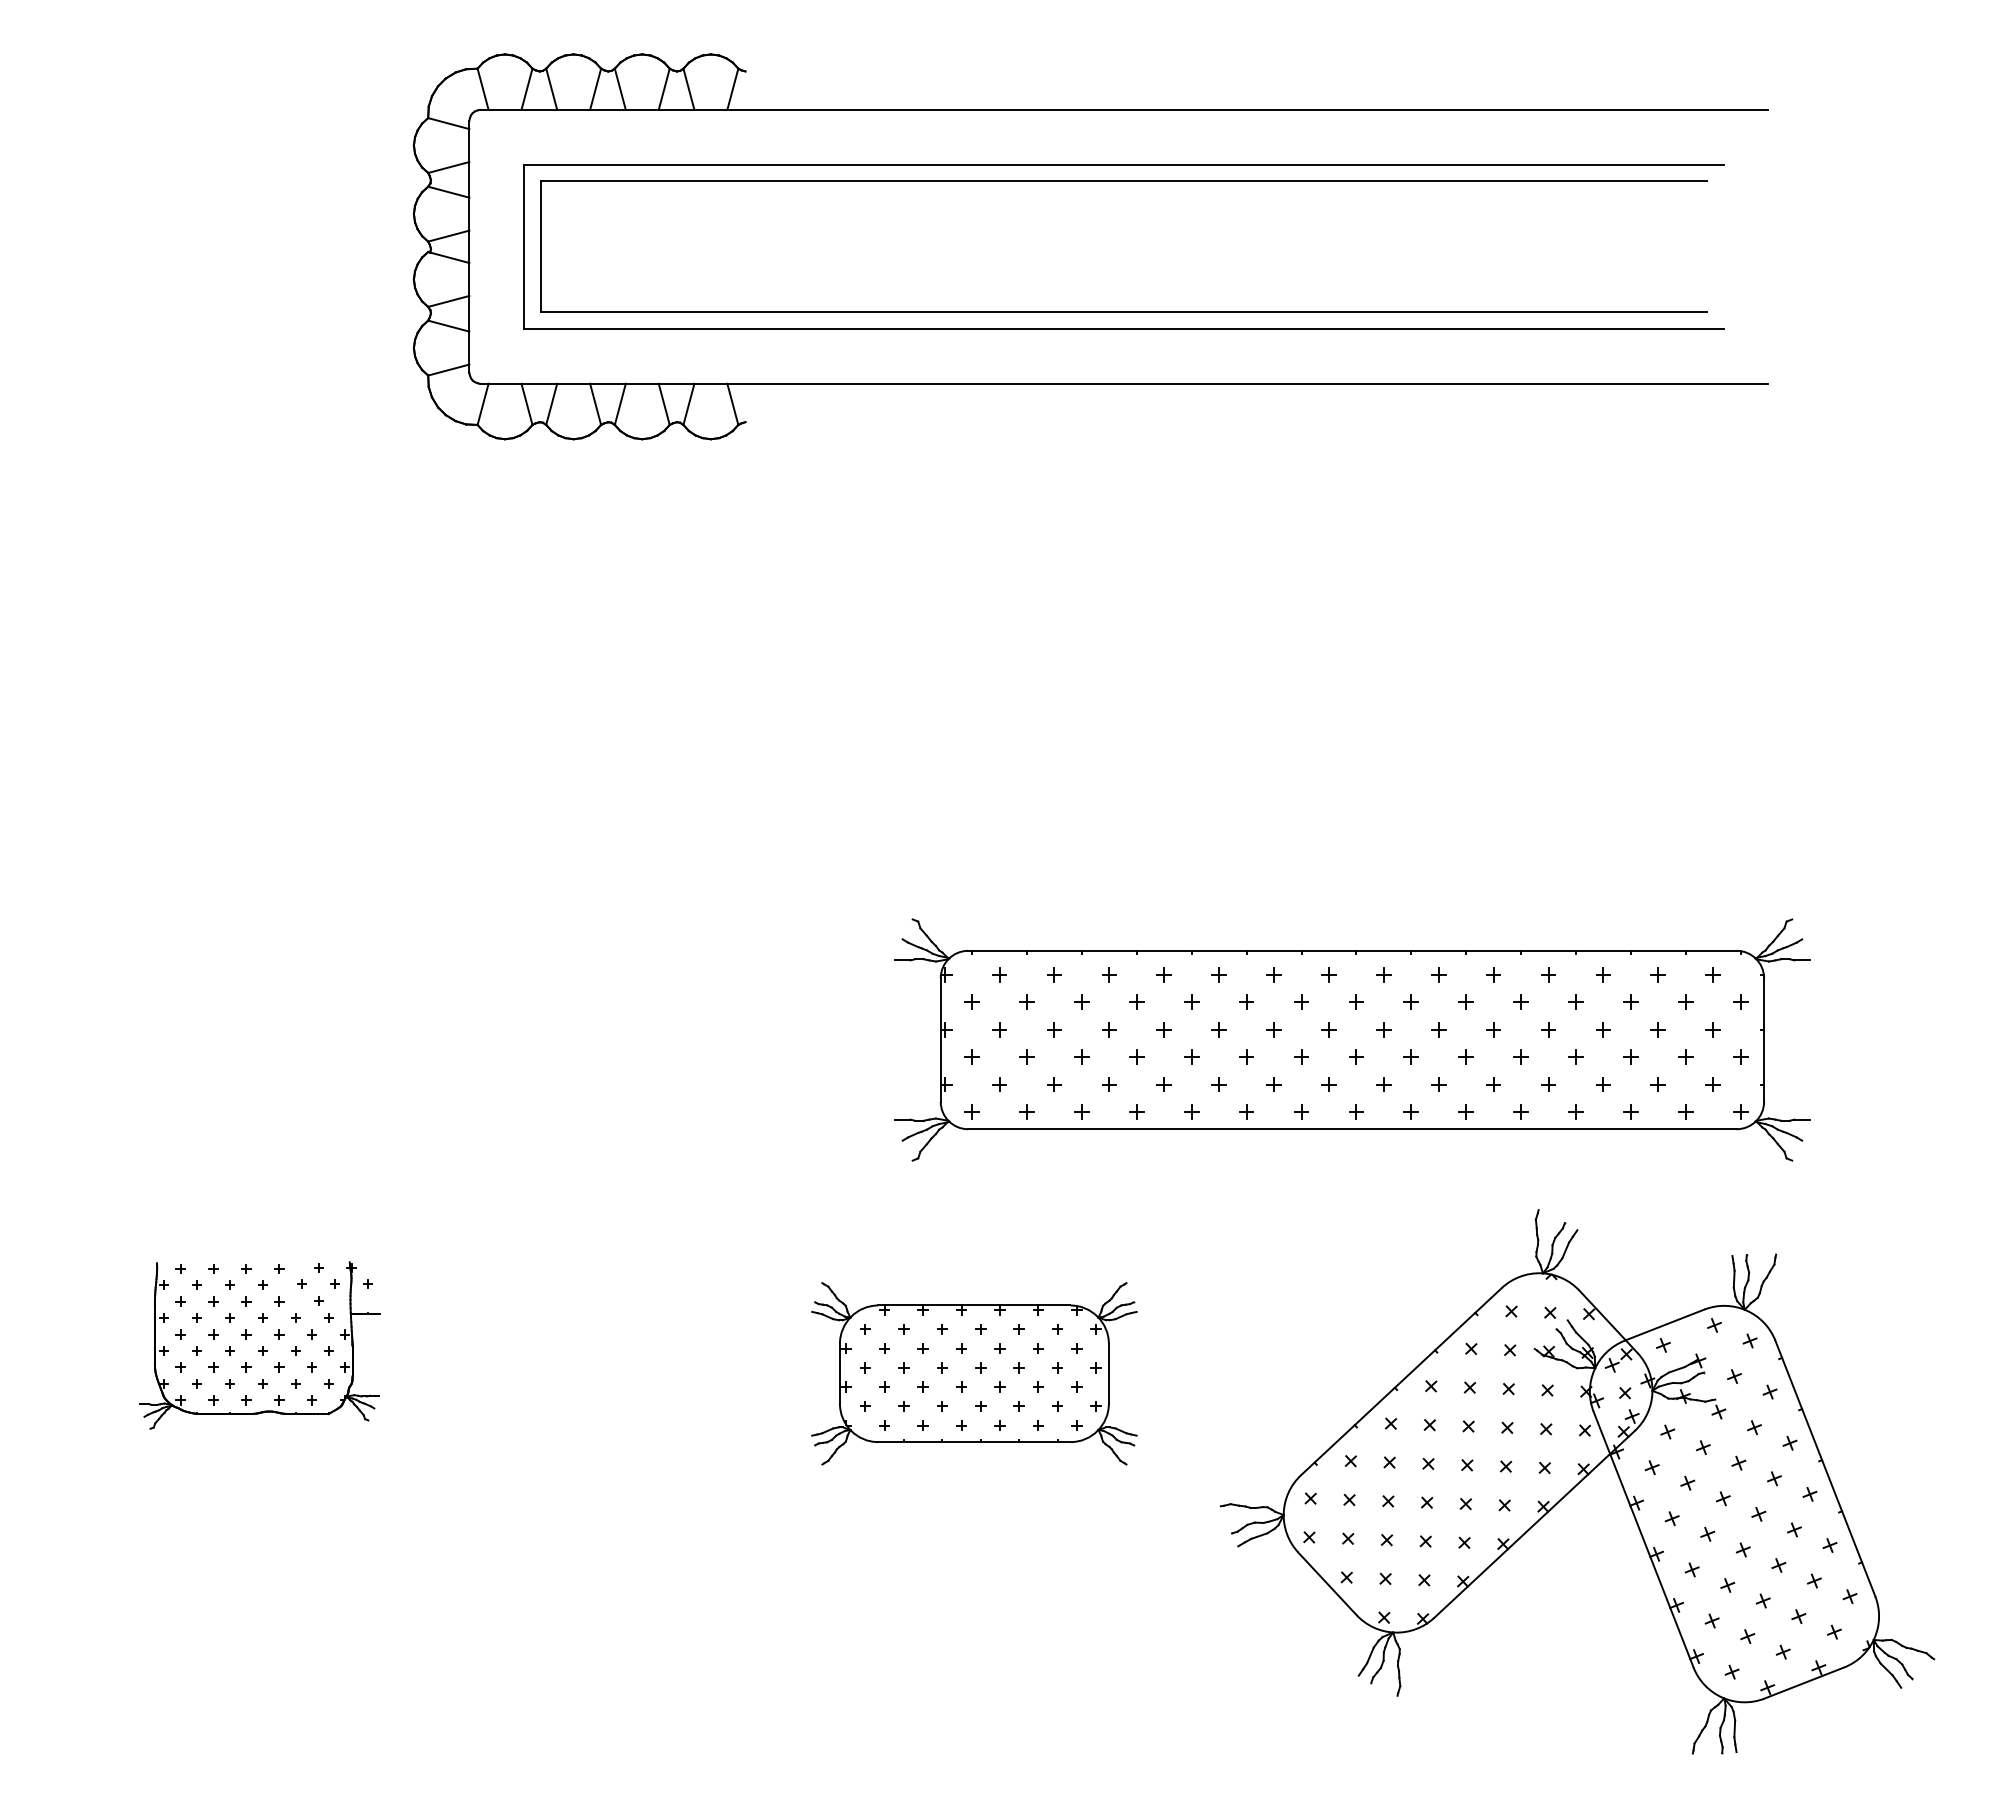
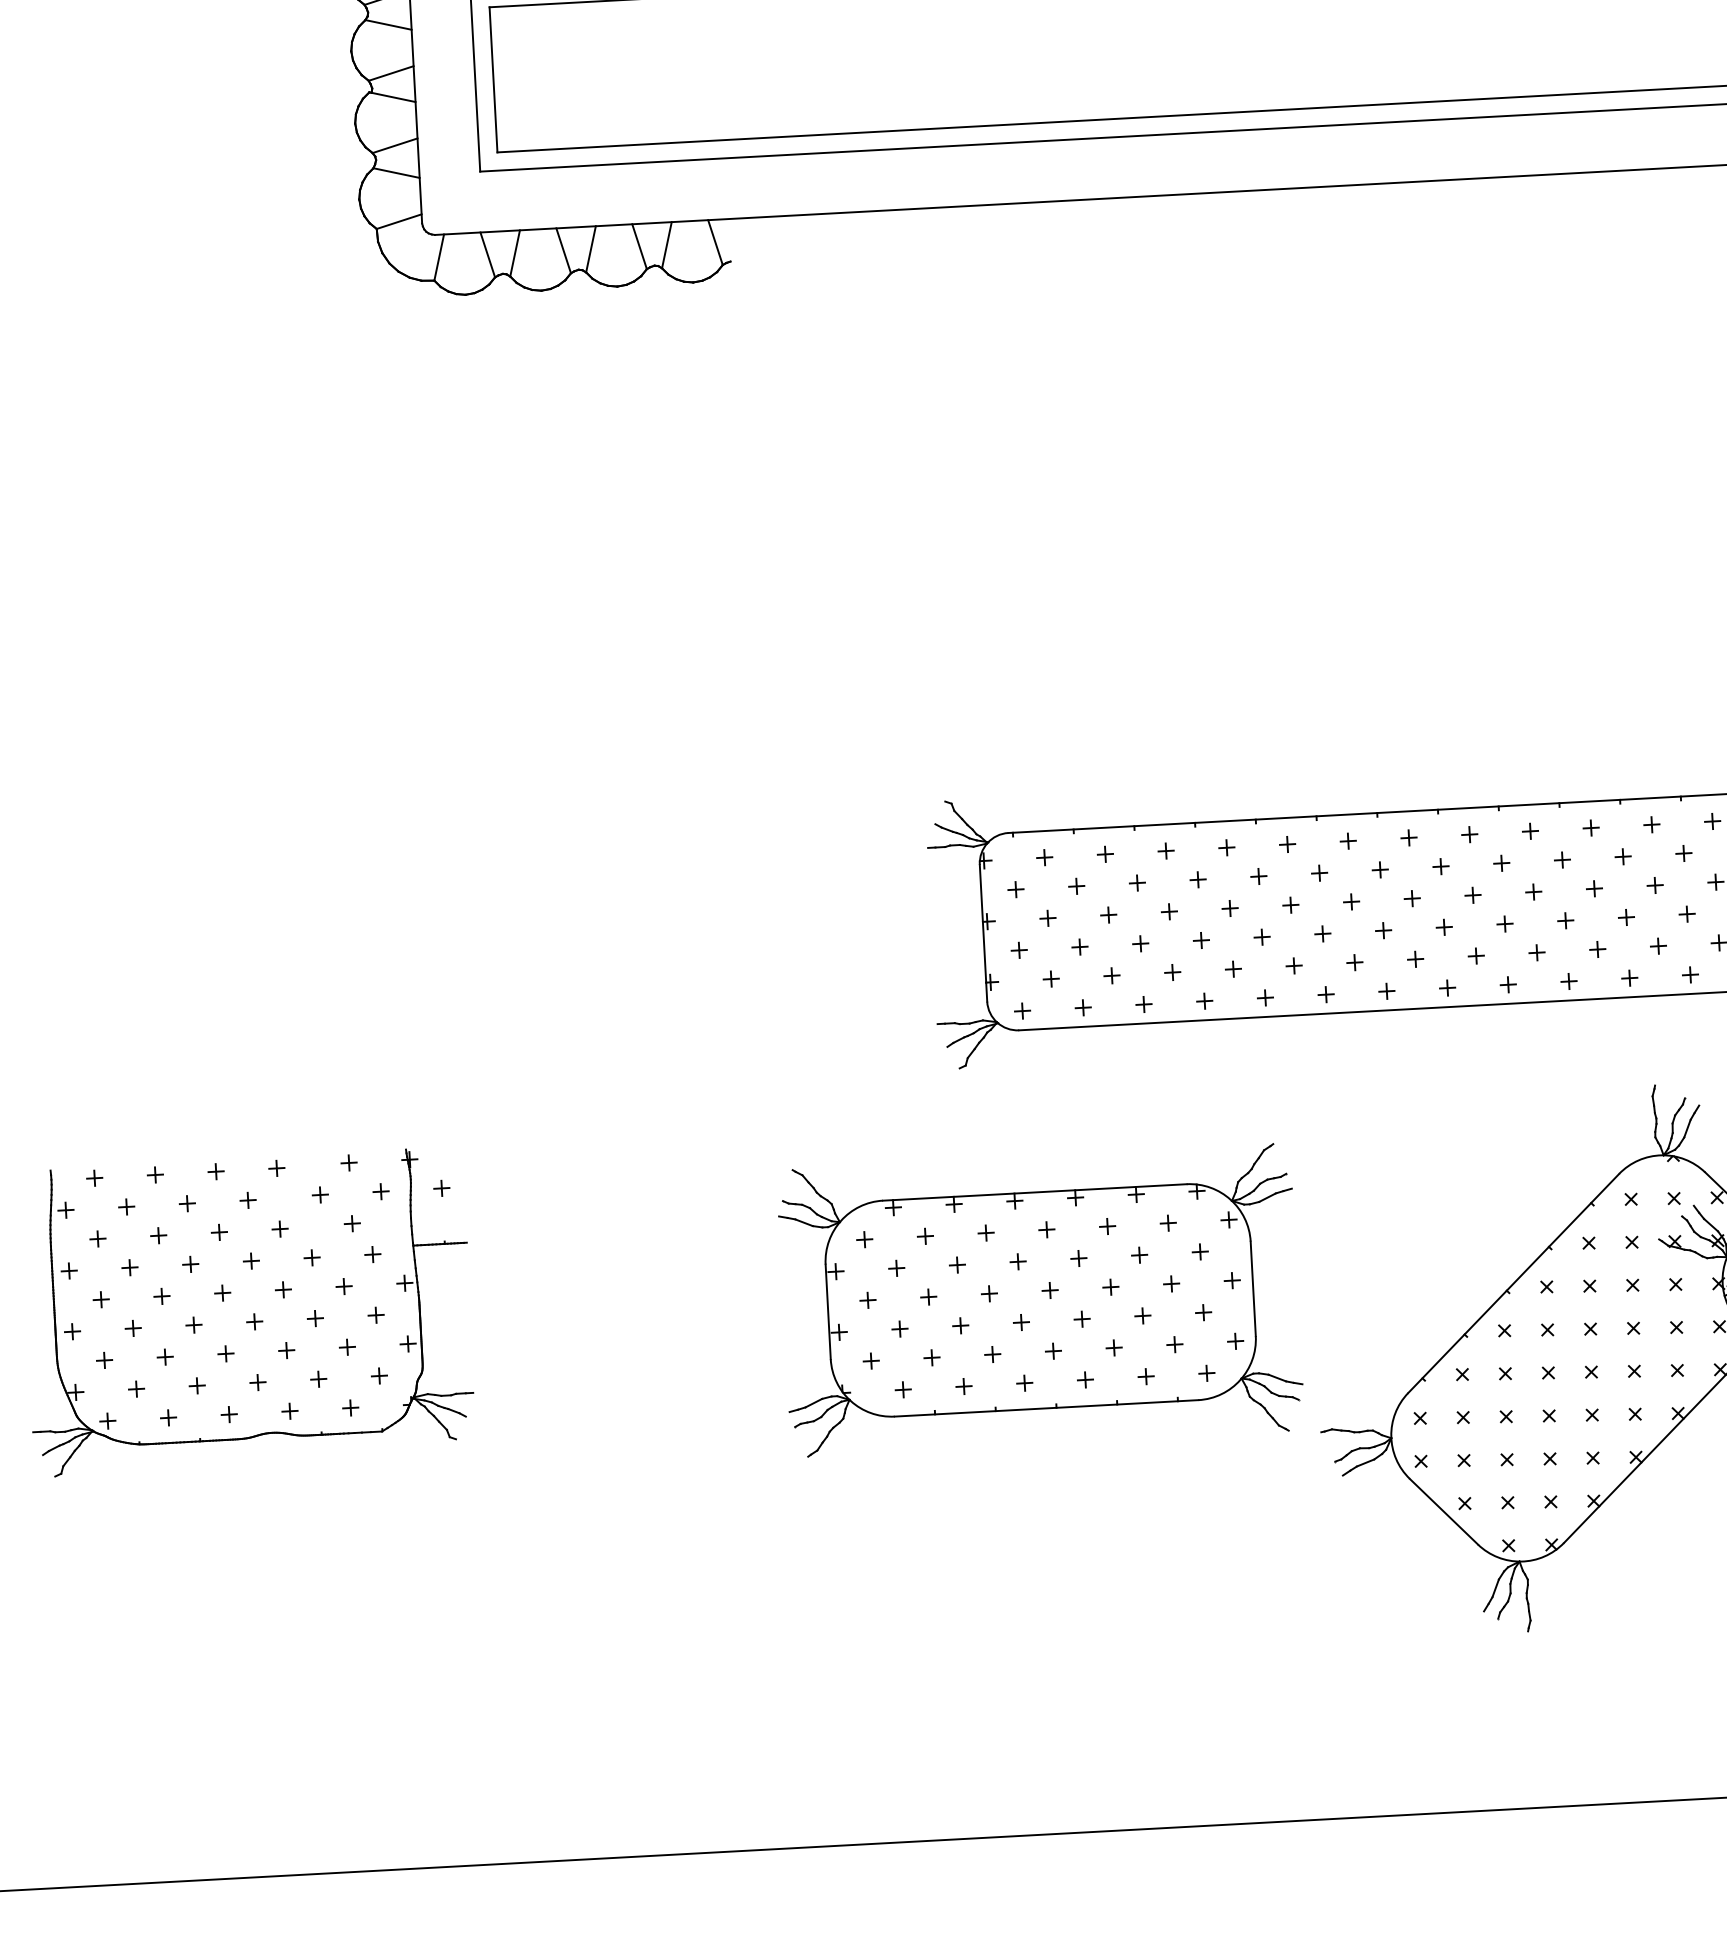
part: (259, 1345) -> (248, 1312), size x1.67
part: (974, 1373) -> (1040, 1300), size x1.43

